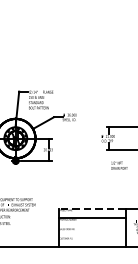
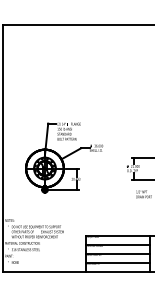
line: (92, 208) -> (118, 235), dashed -> solid
line: (91, 227) -> (117, 253), added
line: (91, 236) -> (117, 262), added

